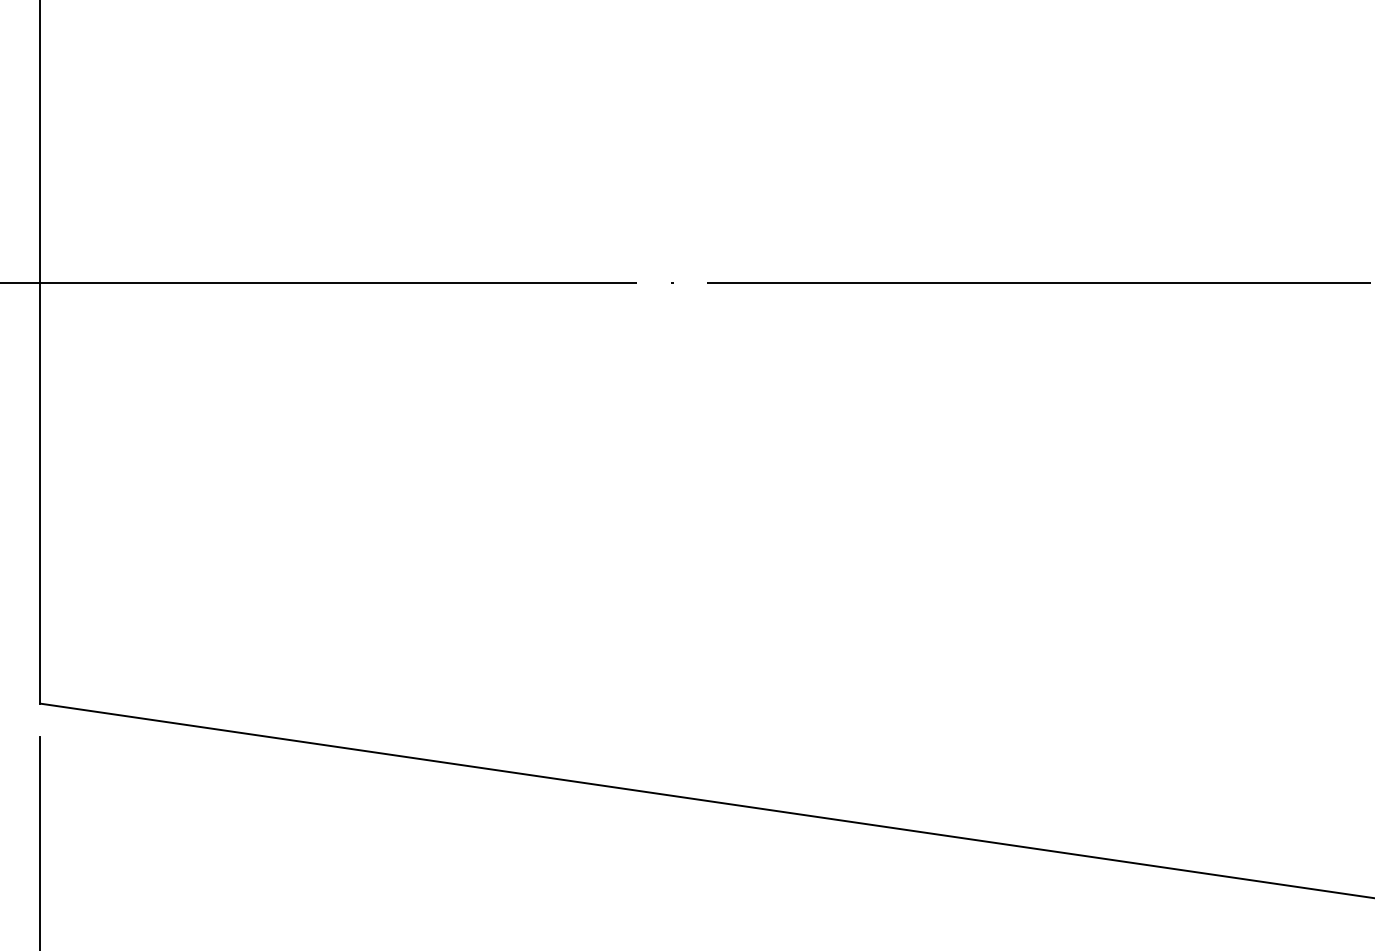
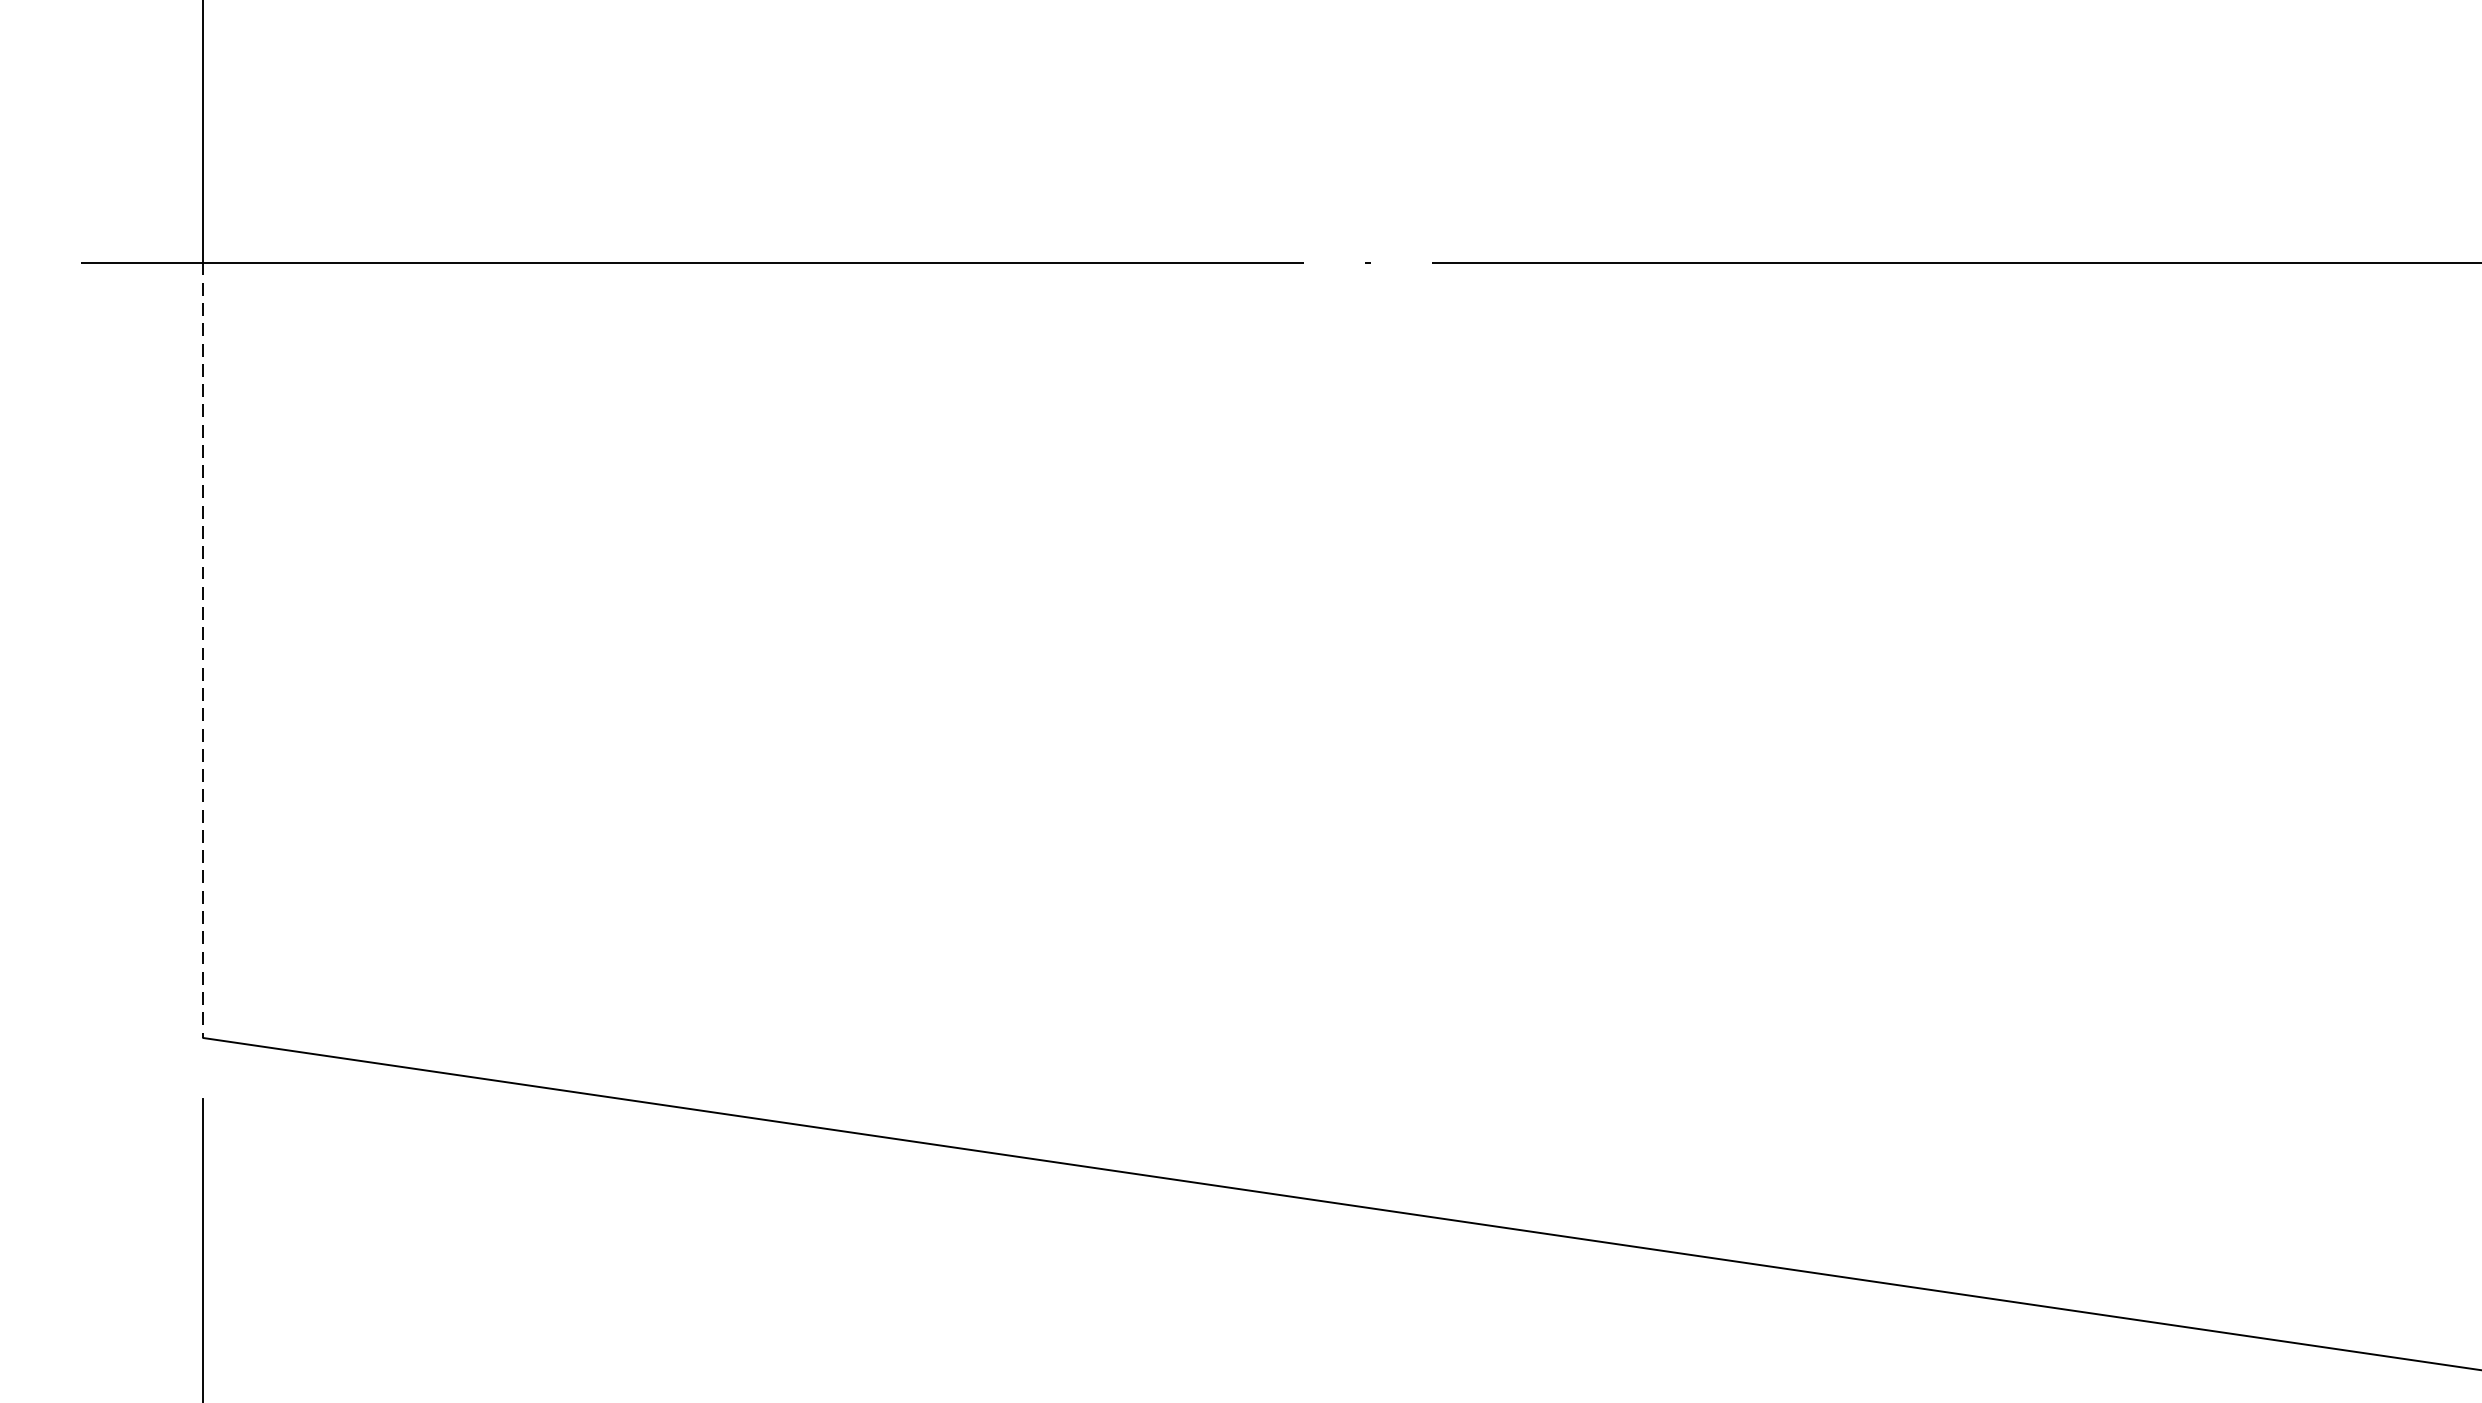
line: (40, 493) -> (204, 650), solid -> dashed

